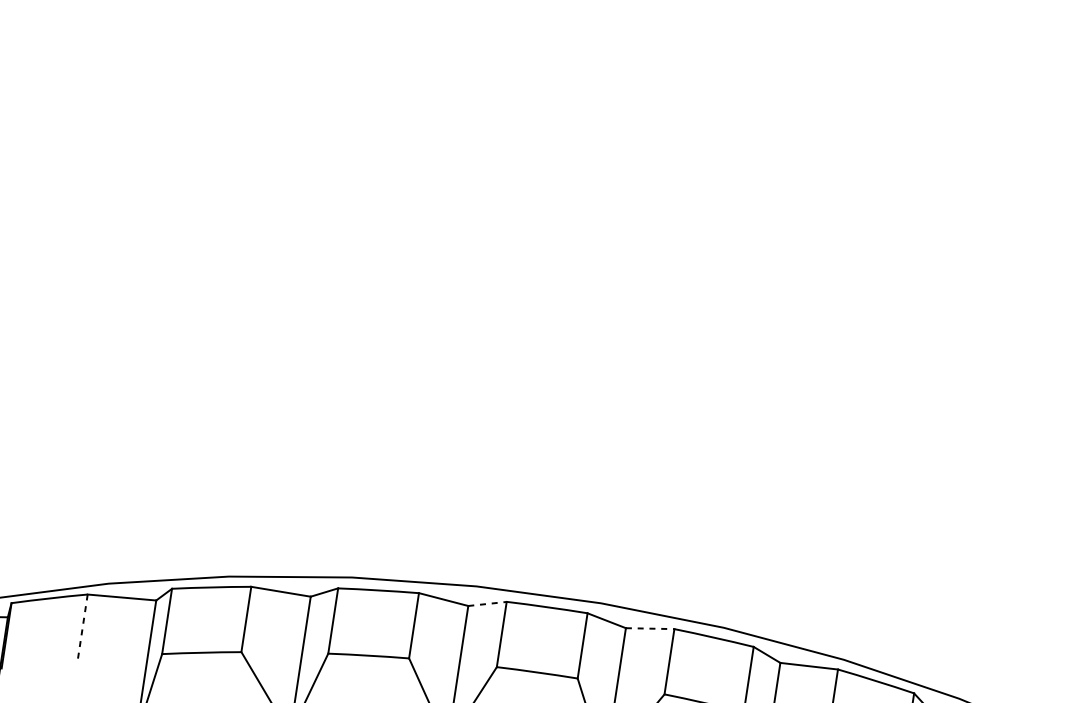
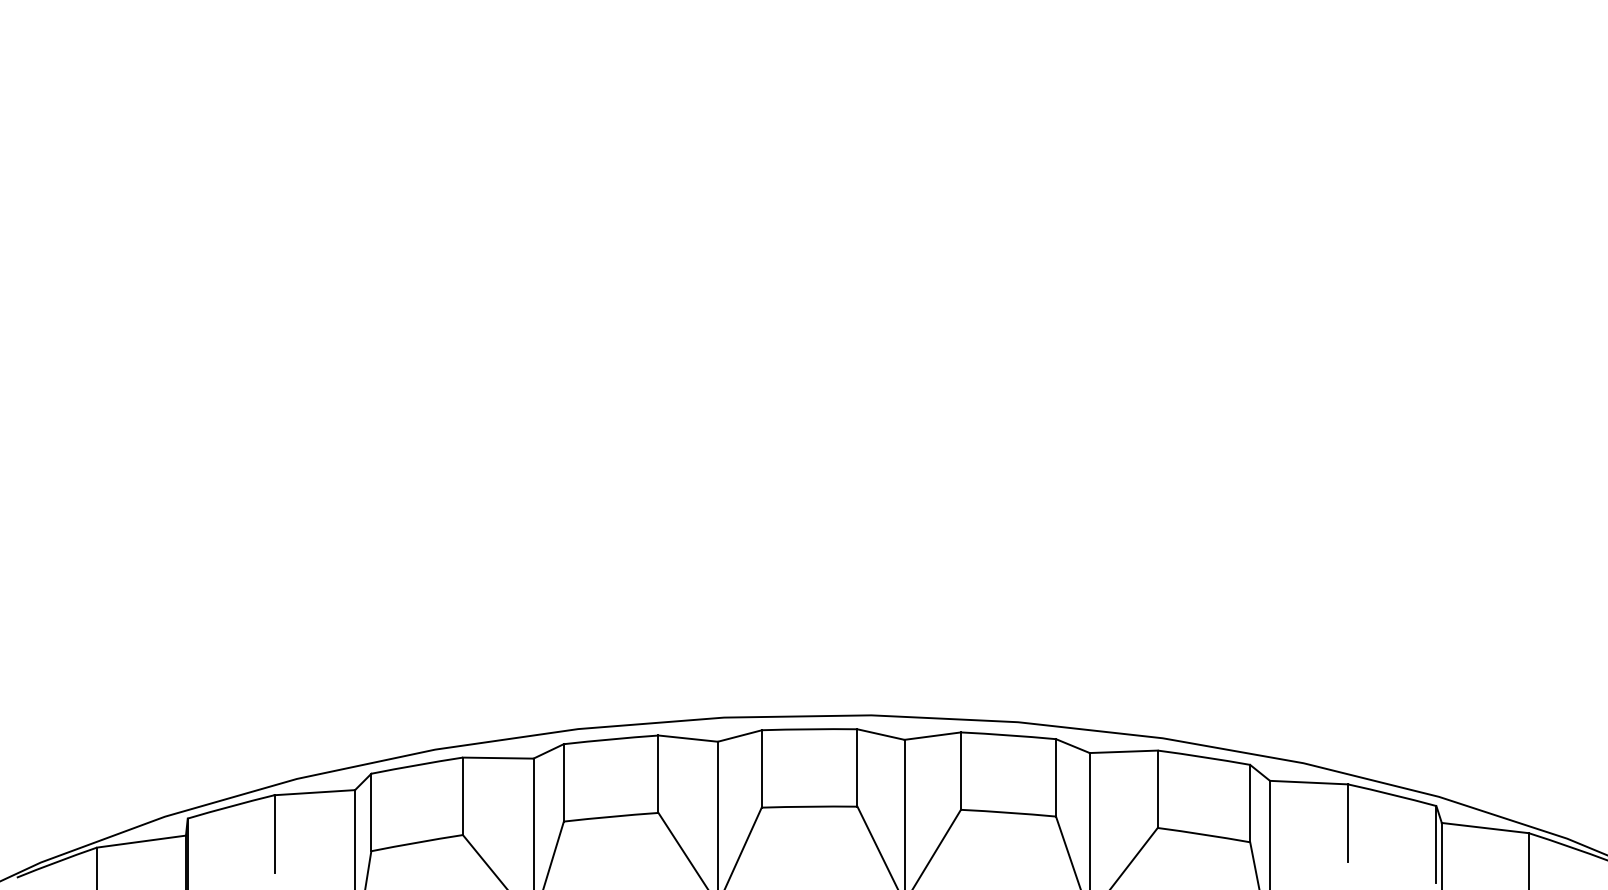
line: (487, 604) -> (739, 736), dashed -> solid
line: (82, 626) -> (274, 833), dashed -> solid
line: (650, 629) -> (933, 736), dashed -> solid

